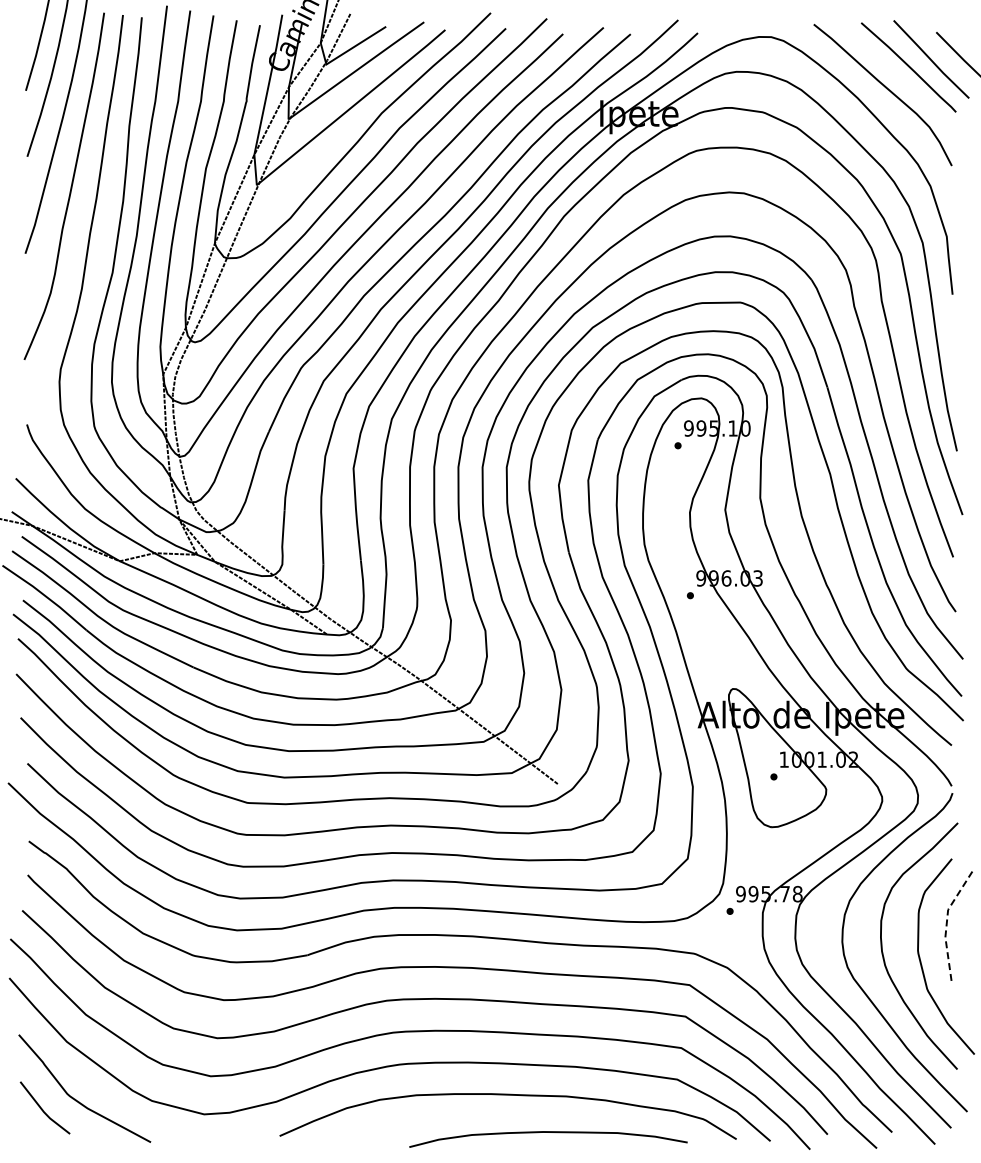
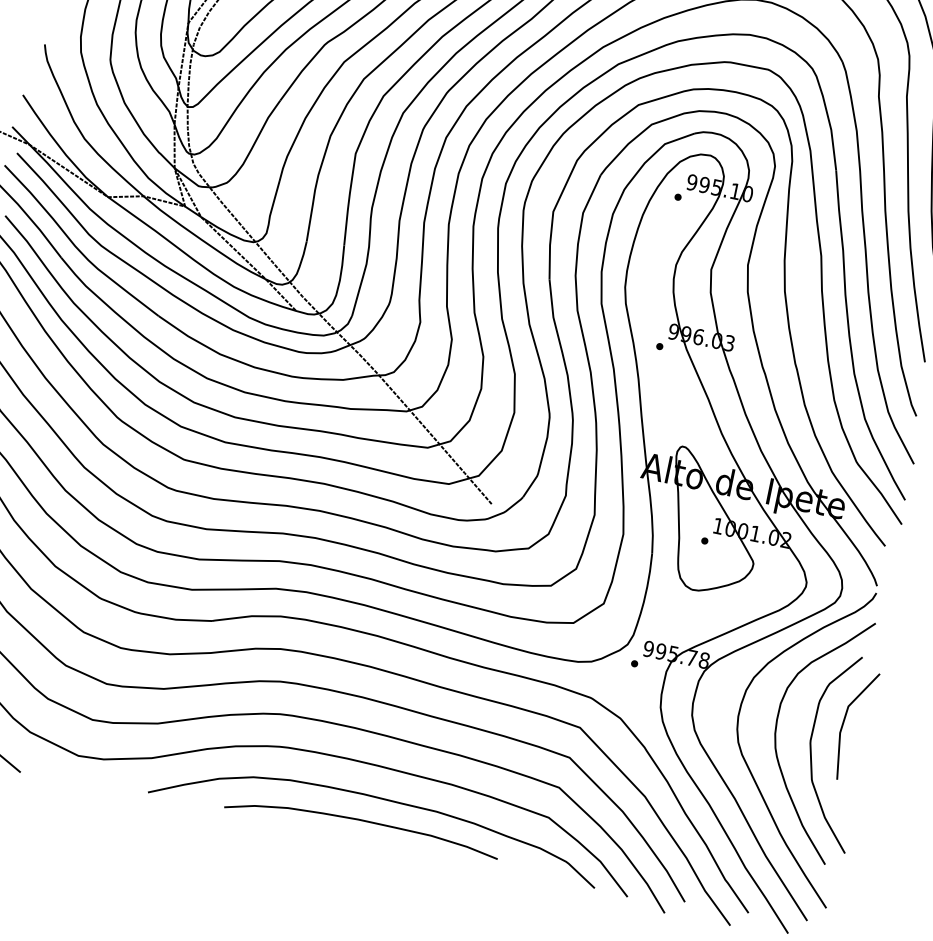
line: (946, 924) -> (843, 720), dashed -> solid
curve: (548, 1132) -> (363, 821), moved

